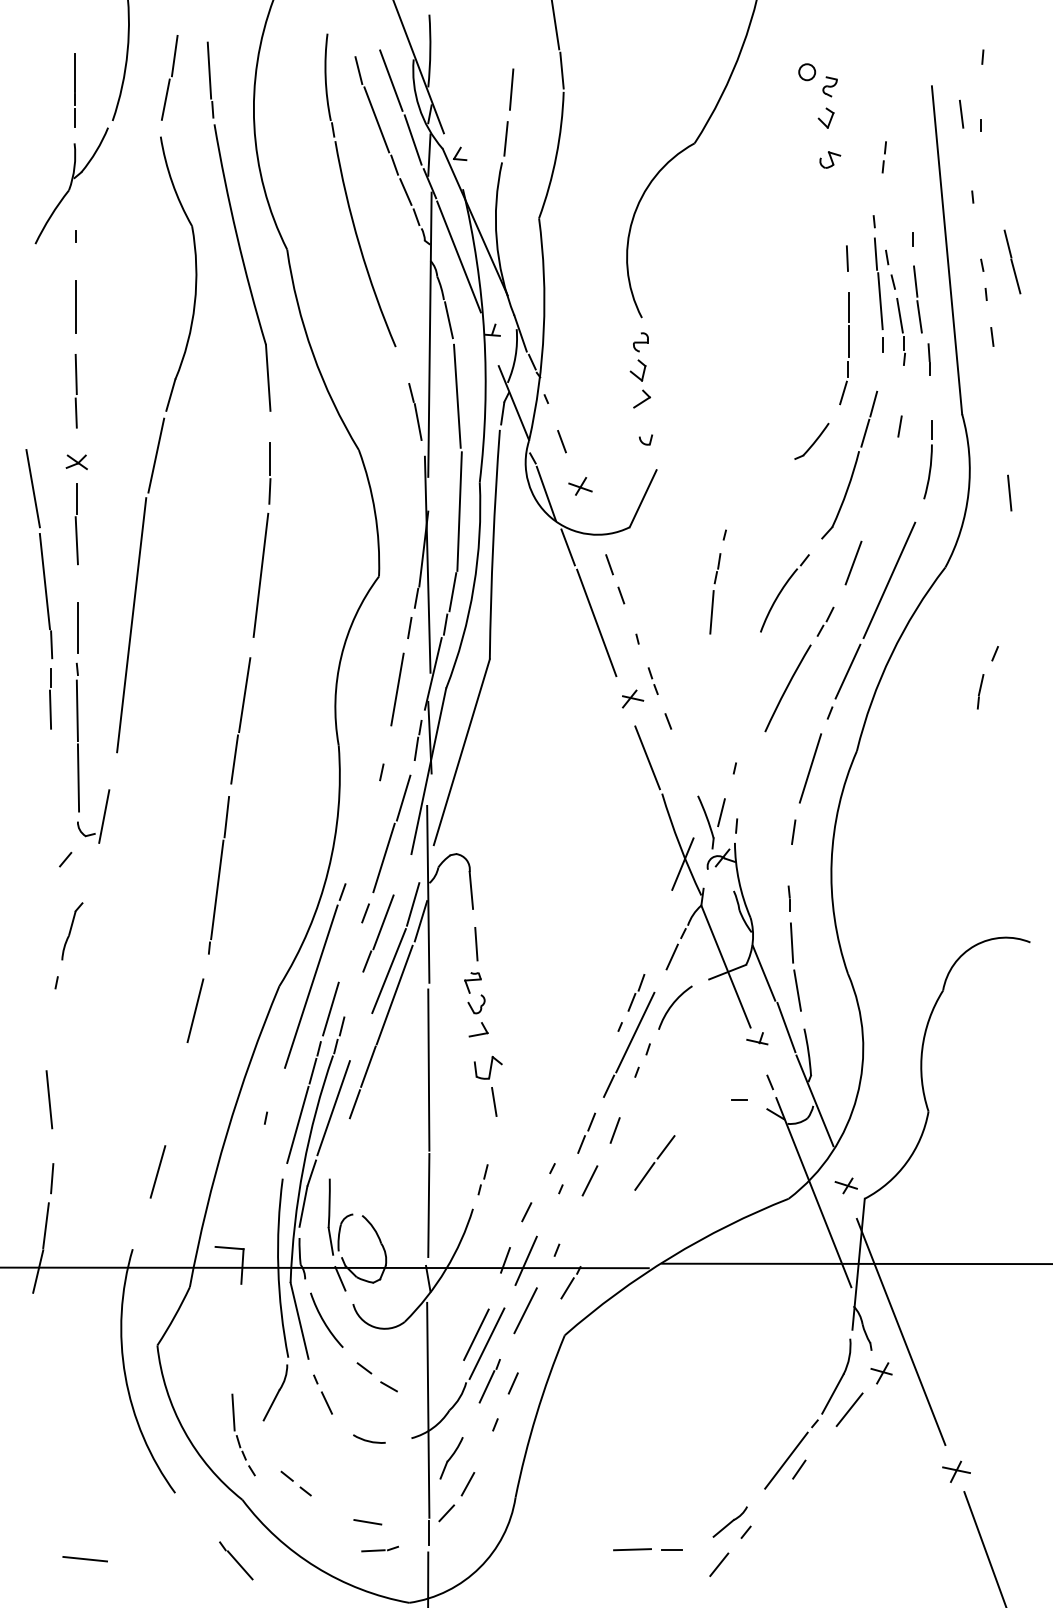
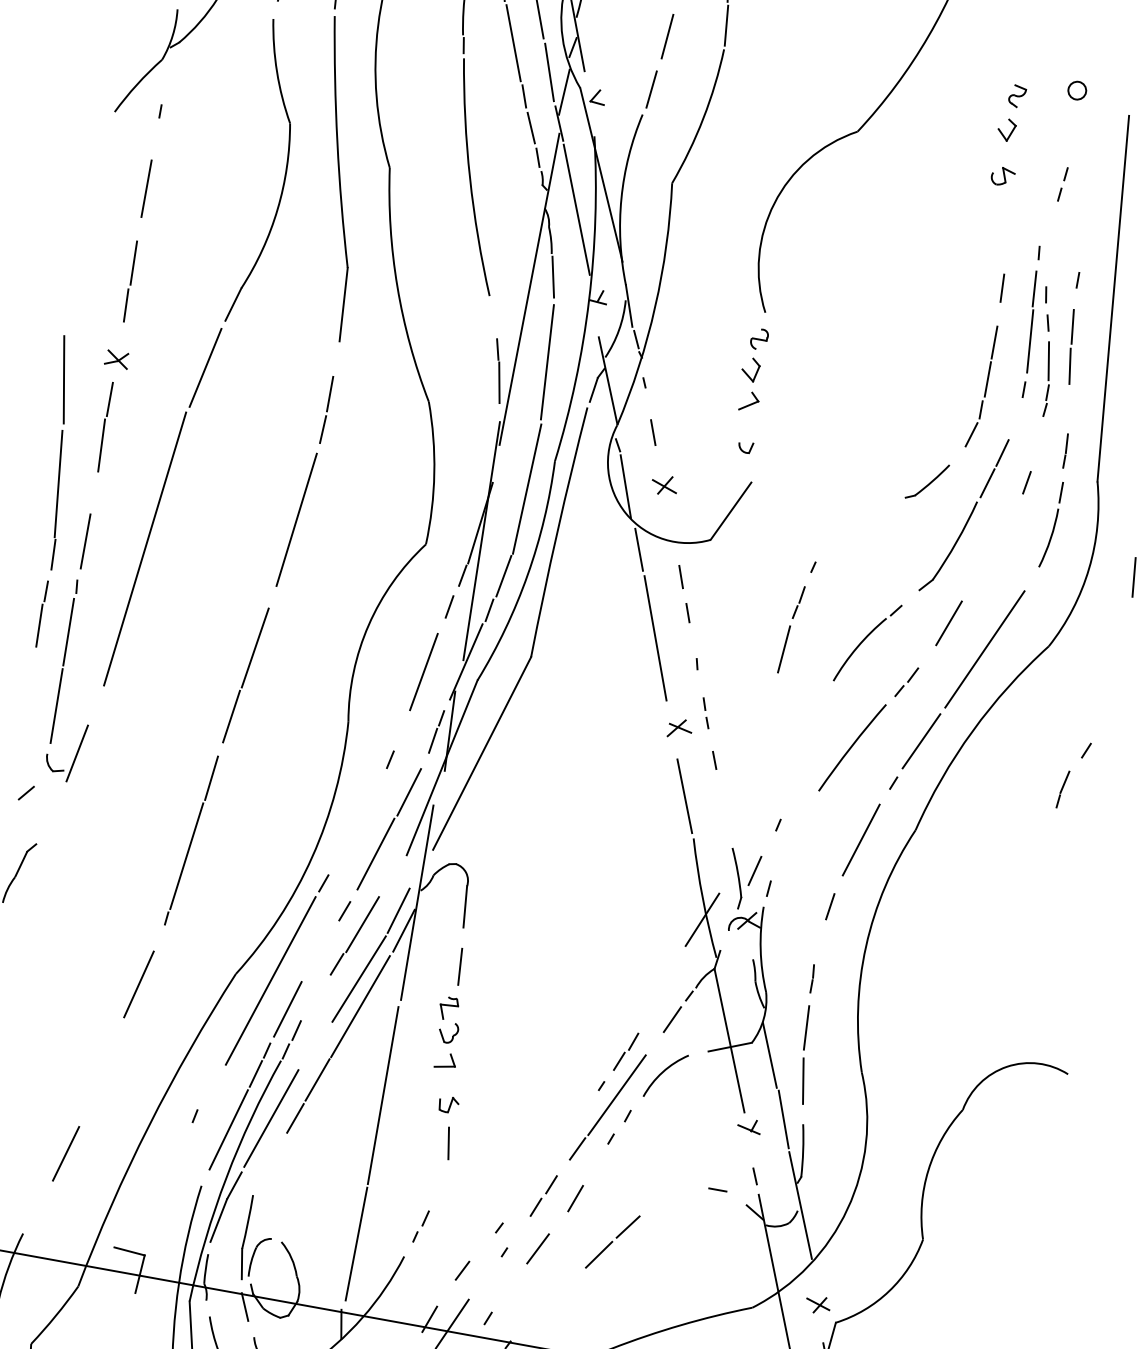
circle: (807, 72) -> (1077, 91), moved
line: (928, 359) -> (1064, 451), moved
part: (487, 1067) -> (448, 1104), size x0.62

